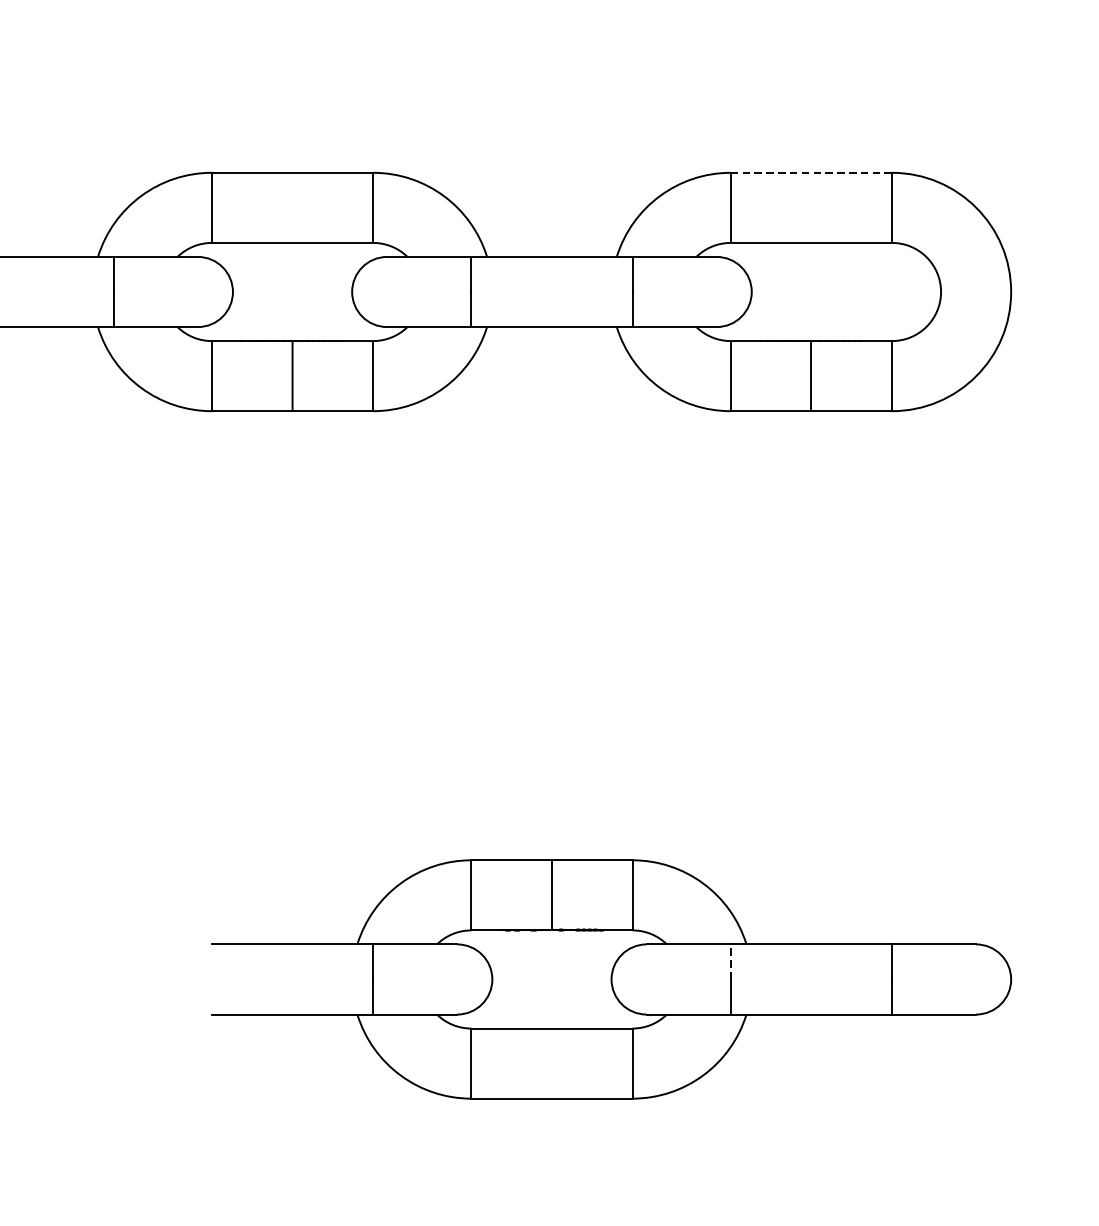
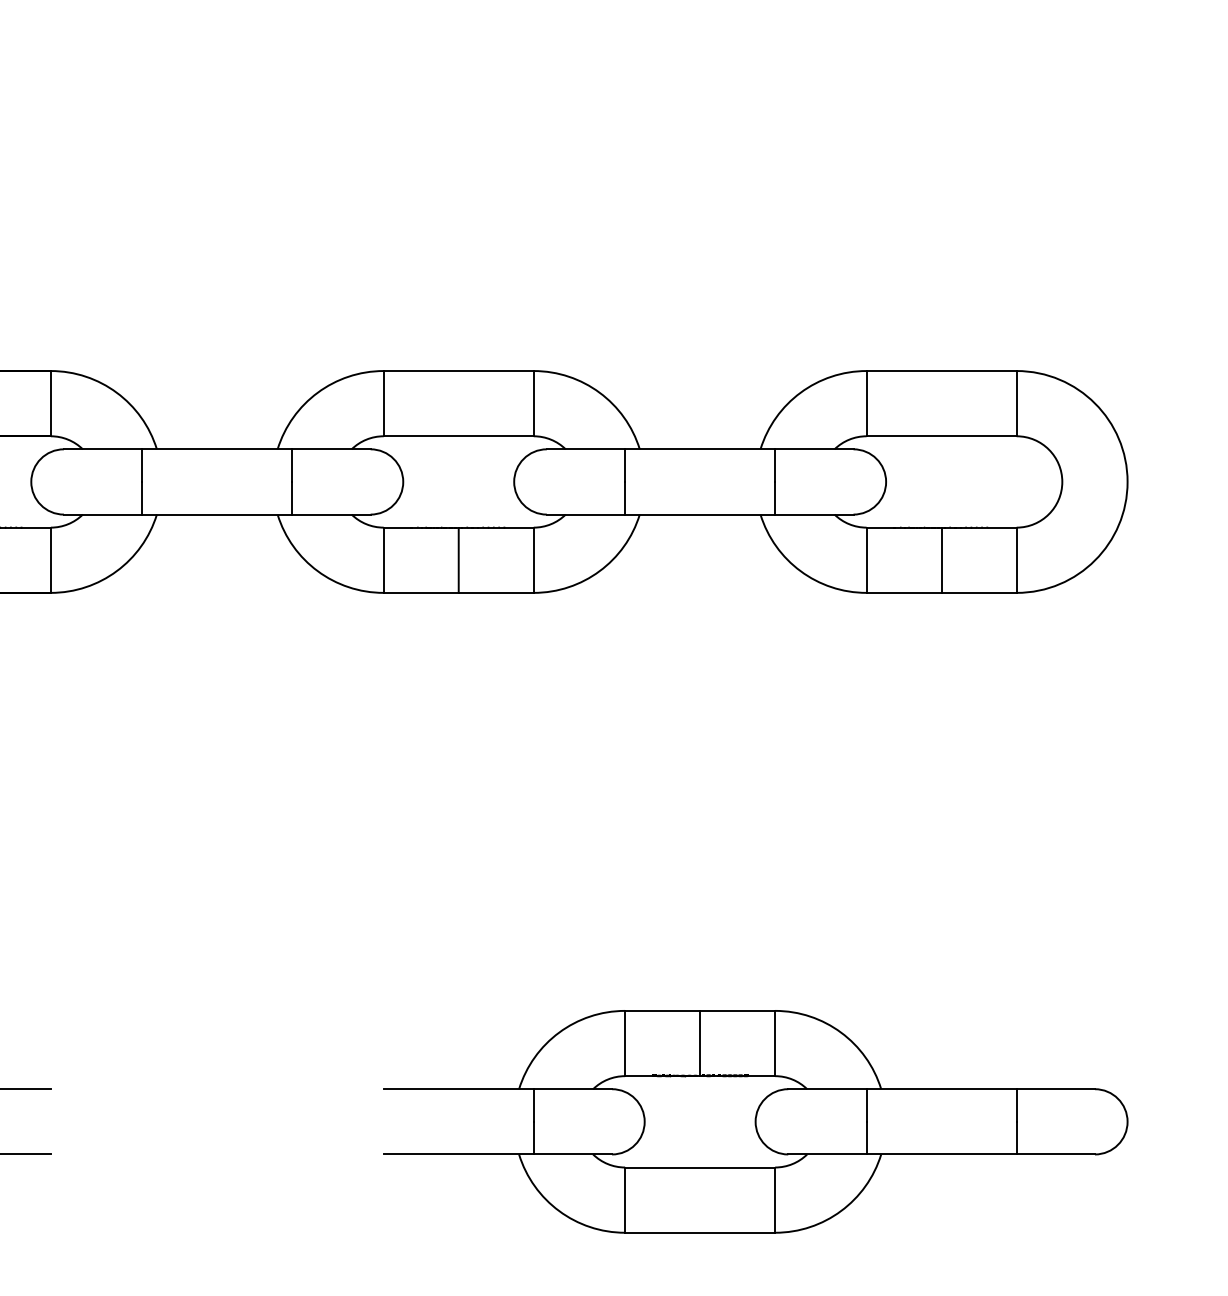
line: (811, 173) -> (941, 371), dashed -> solid
line: (730, 961) -> (866, 1105), dashed -> solid

